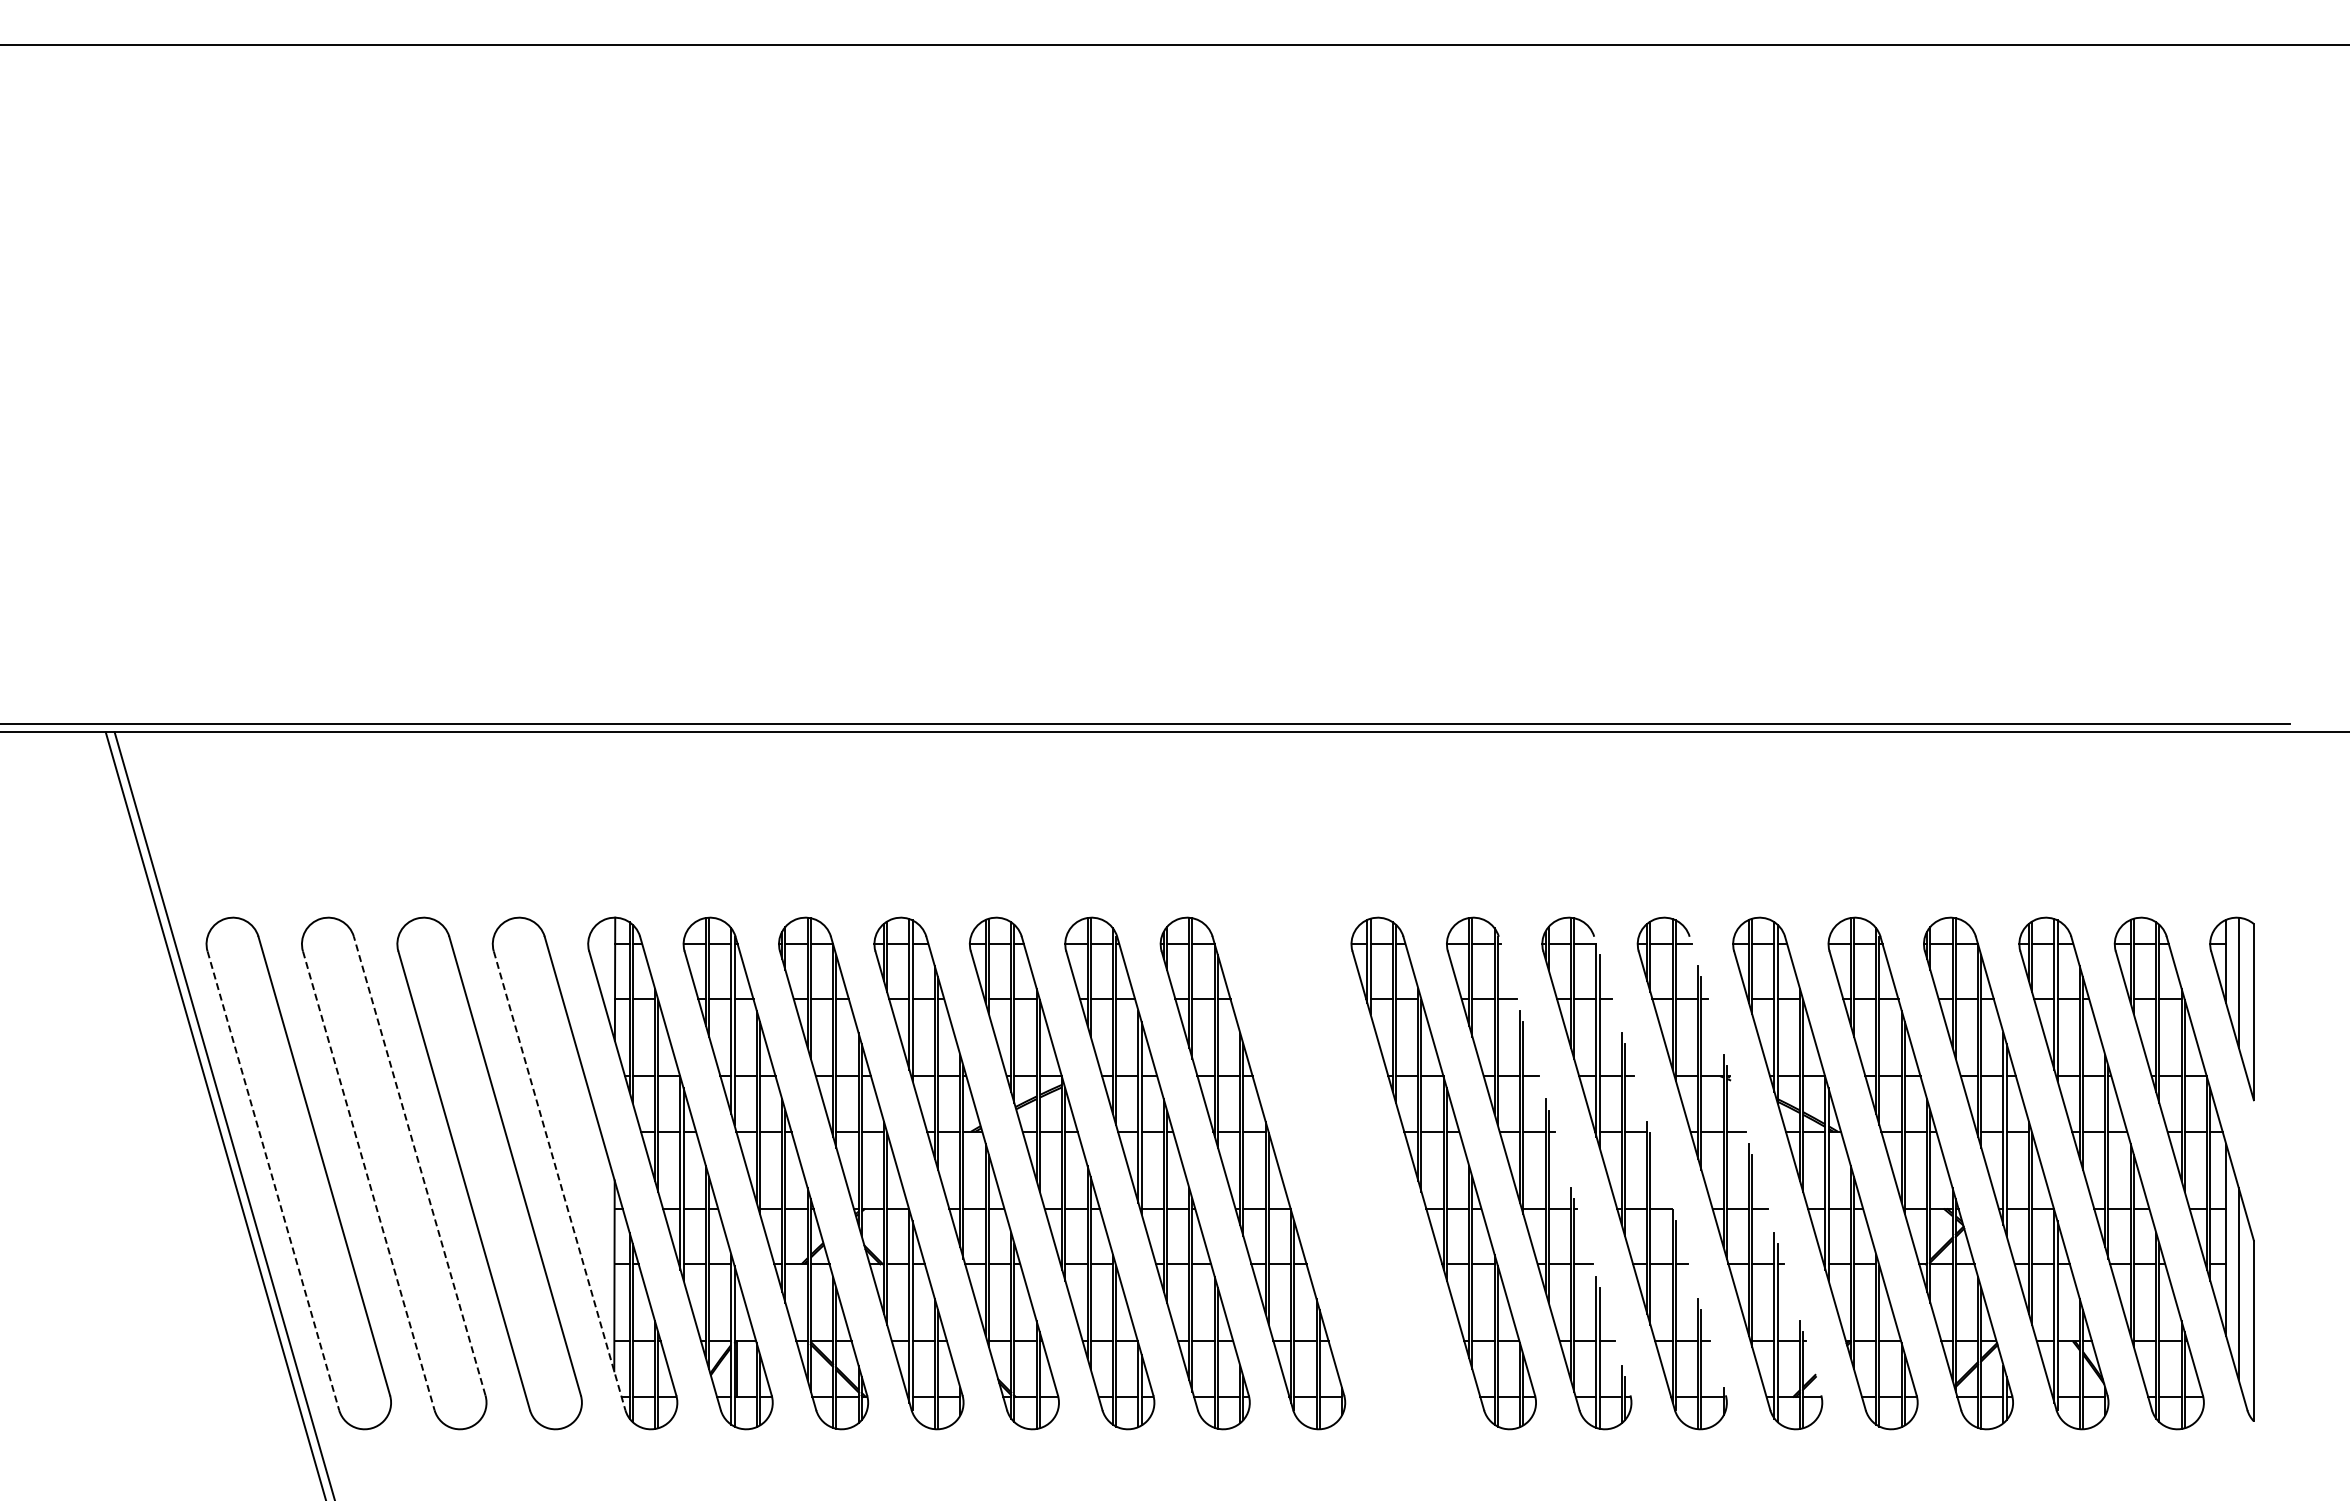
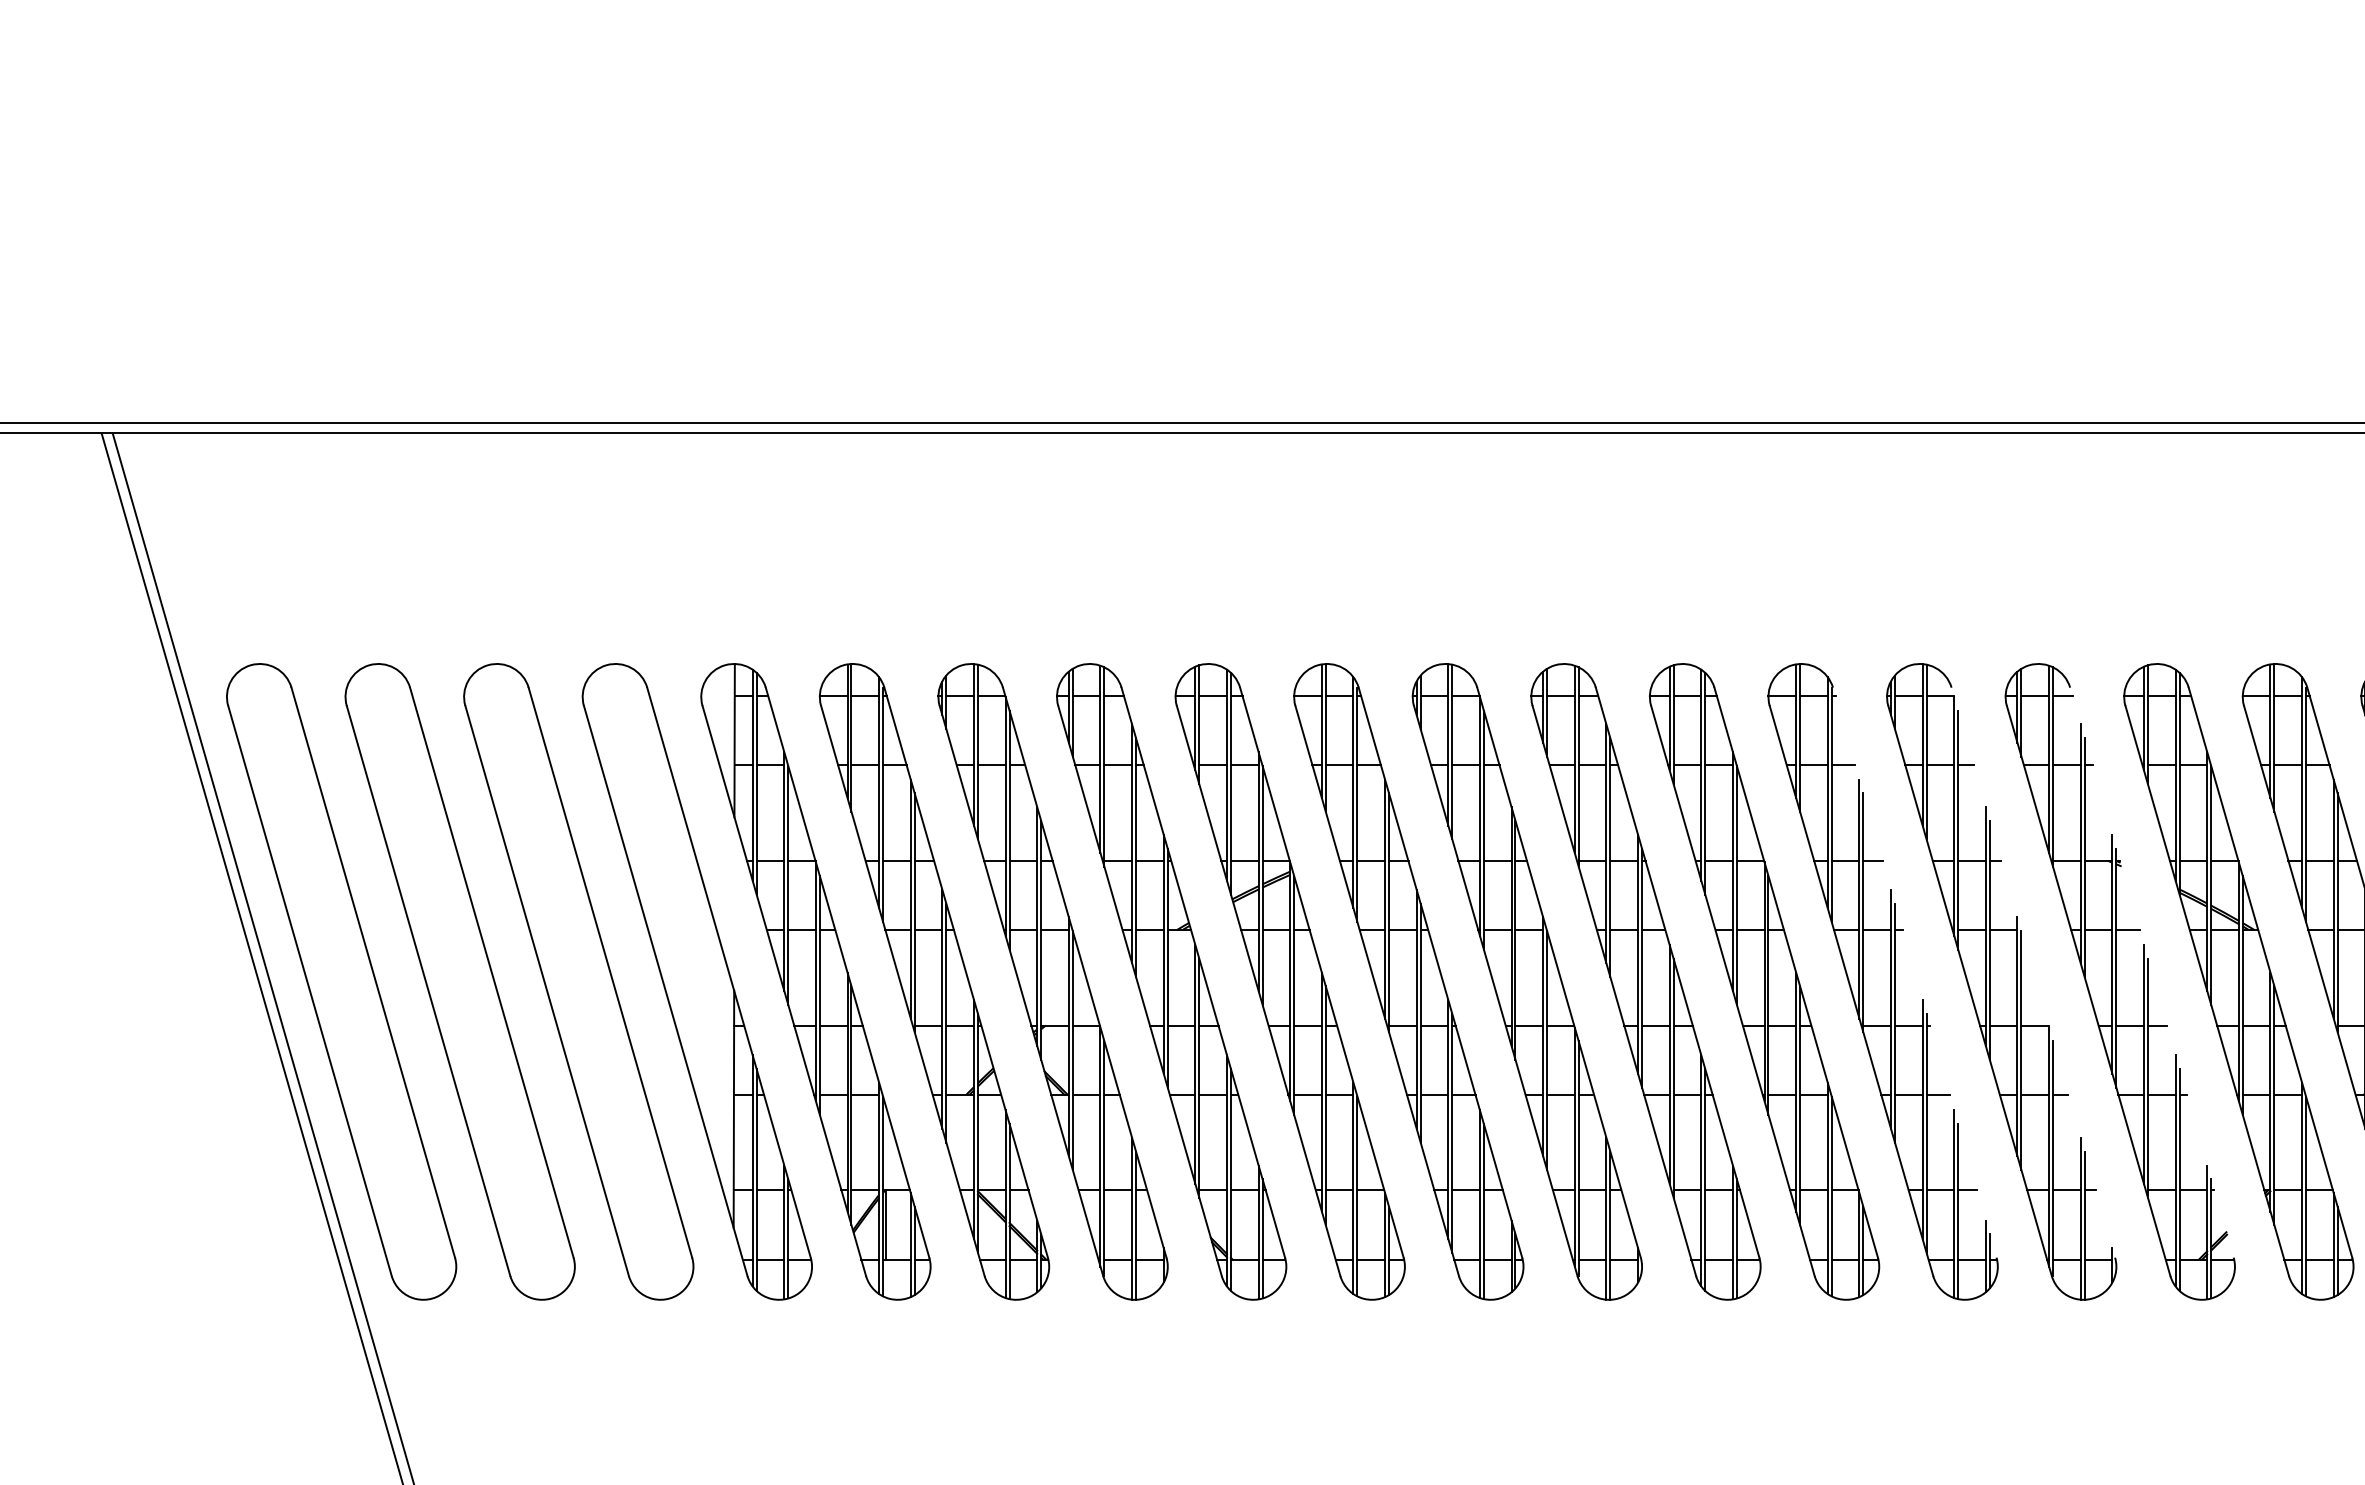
line: (419, 1166) -> (491, 973), dashed -> solid
part: (1348, 1173) -> (1646, 981), added
line: (273, 1180) -> (310, 990), dashed -> solid
line: (368, 1180) -> (428, 990), dashed -> solid
line: (559, 1180) -> (665, 990), dashed -> solid

